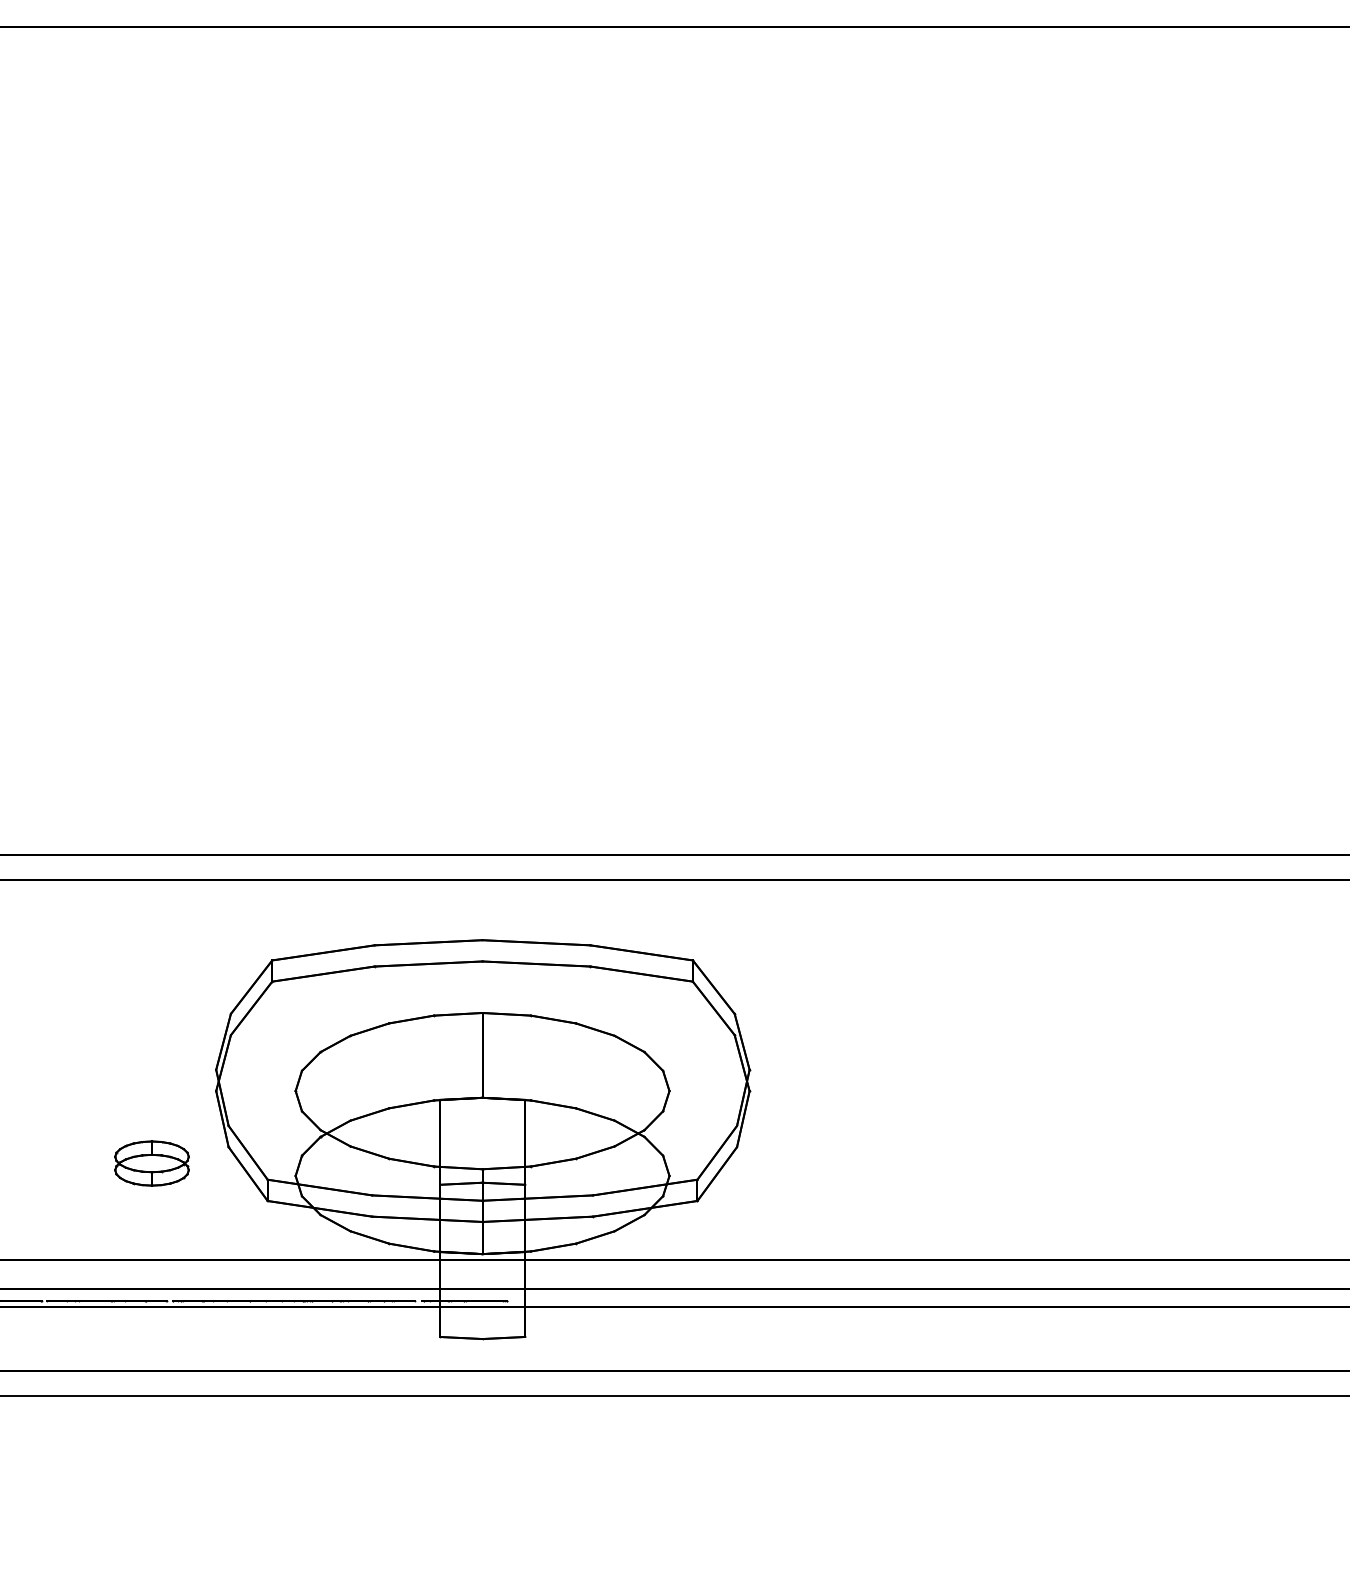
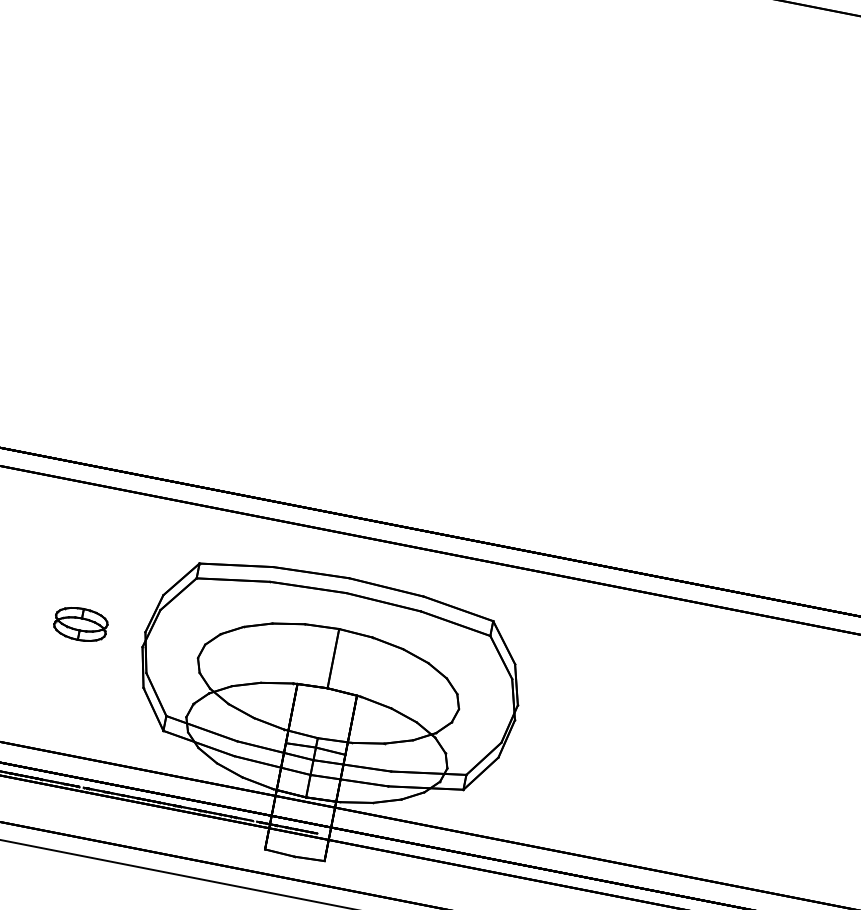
part: (151, 1163) -> (80, 624), moved

